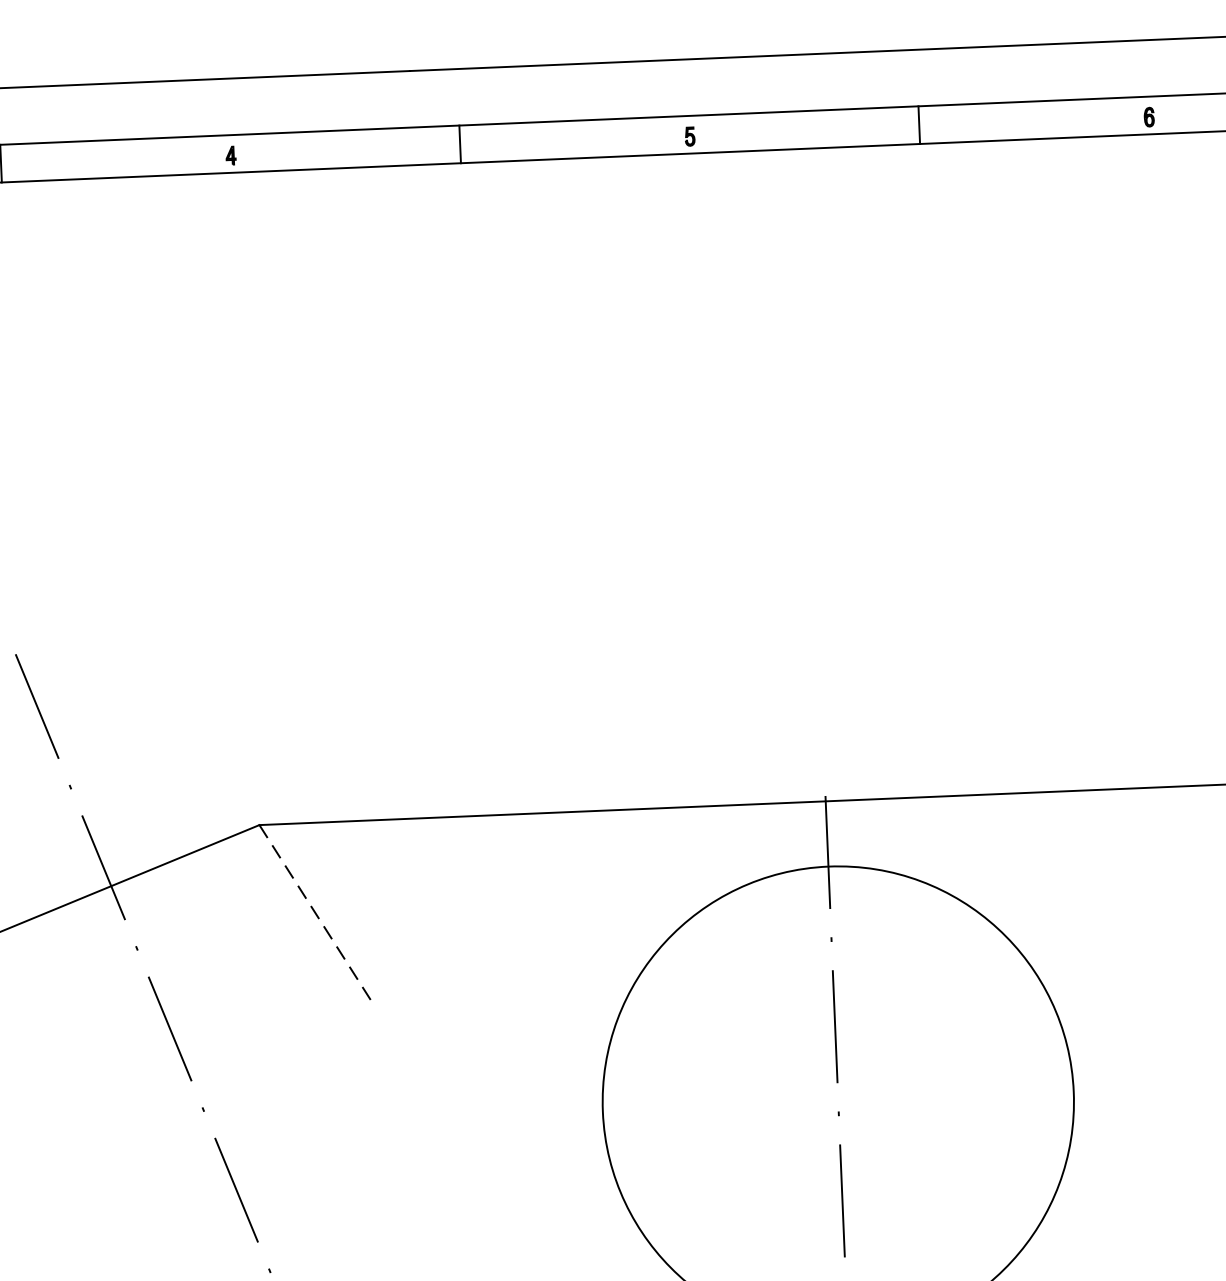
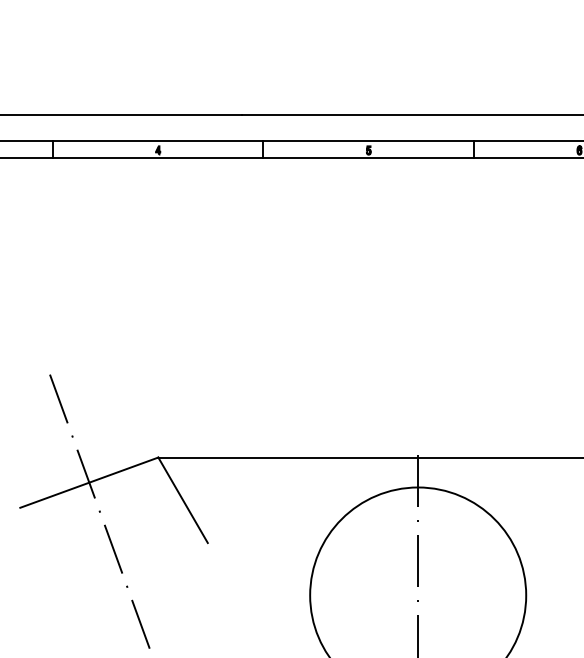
line: (318, 916) -> (183, 500), dashed -> solid

